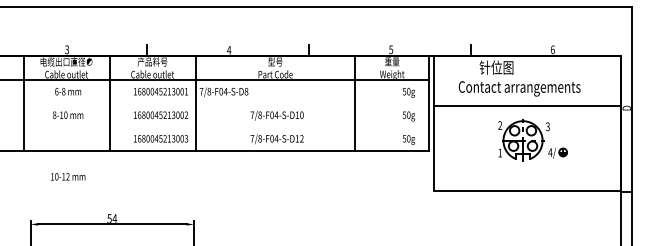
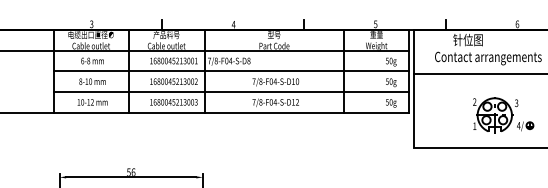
line: (226, 103) -> (231, 71), added
line: (226, 127) -> (231, 92), added
part: (532, 140) -> (503, 115), moved
text: (68, 176) -> (92, 102), moved
text: (114, 218) -> (133, 172), 54 -> 56

